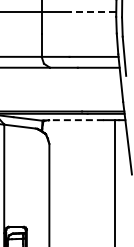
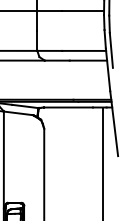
line: (92, 12) -> (82, 11), dashed -> solid
line: (76, 120) -> (68, 107), dashed -> solid

